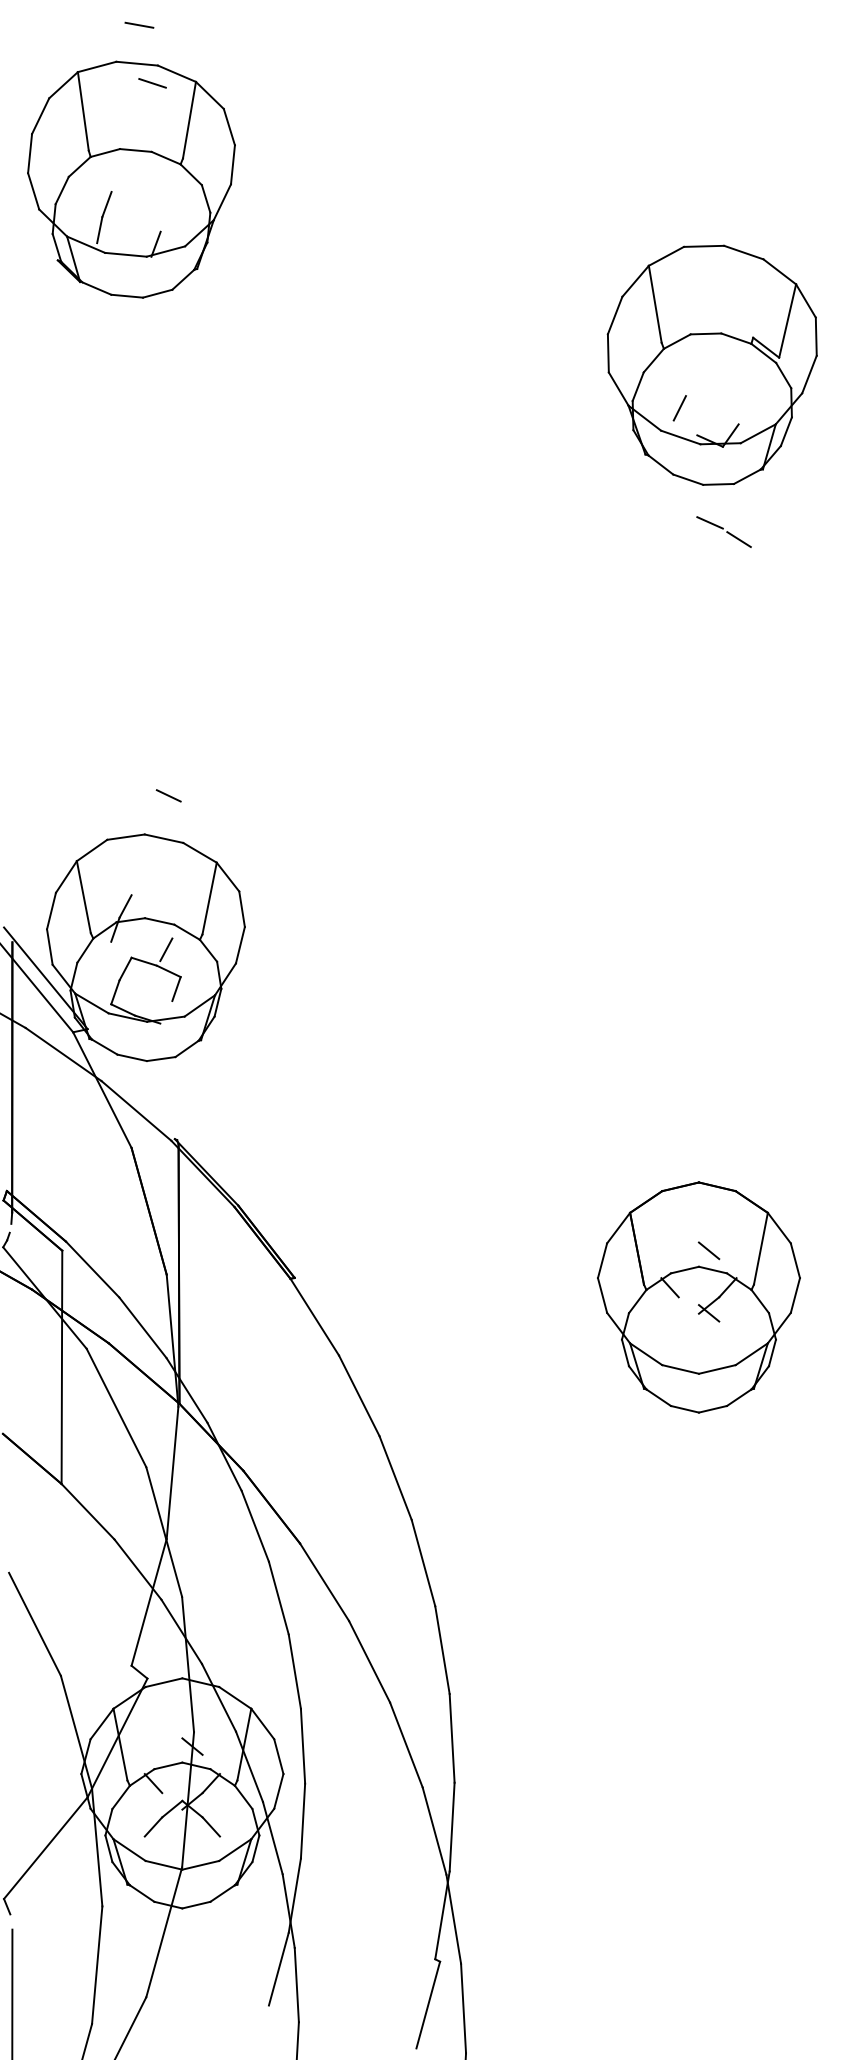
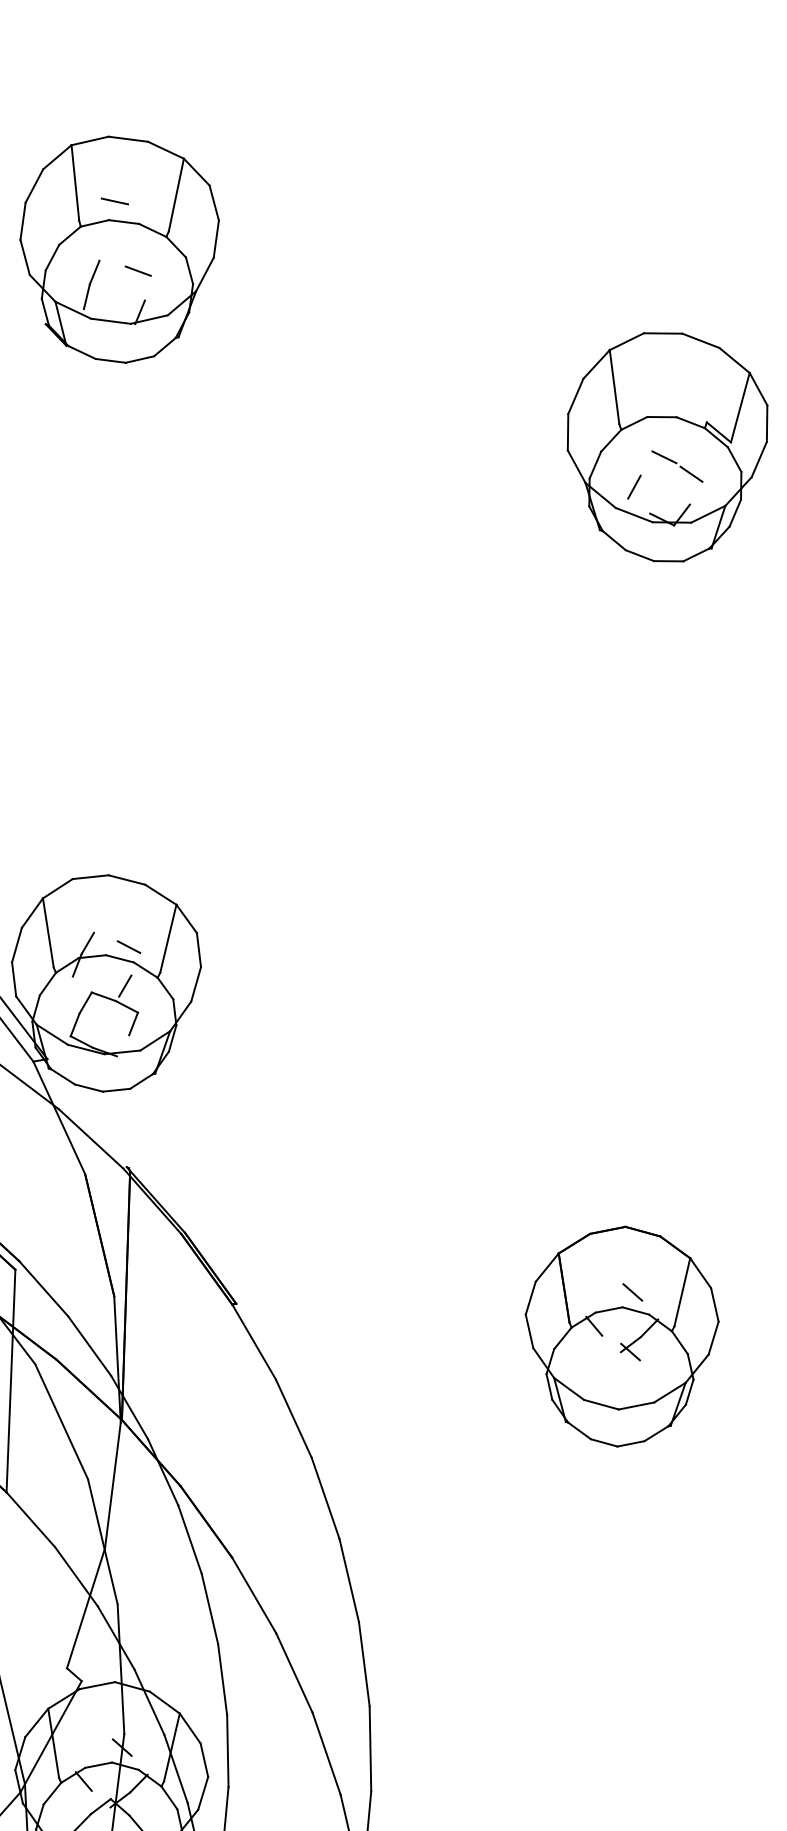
line: (139, 24) -> (115, 200), moved
line: (152, 83) -> (138, 271), moved
part: (723, 531) -> (676, 466), moved
line: (168, 795) -> (128, 946), moved

